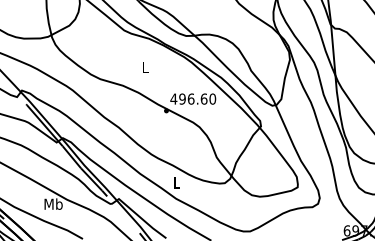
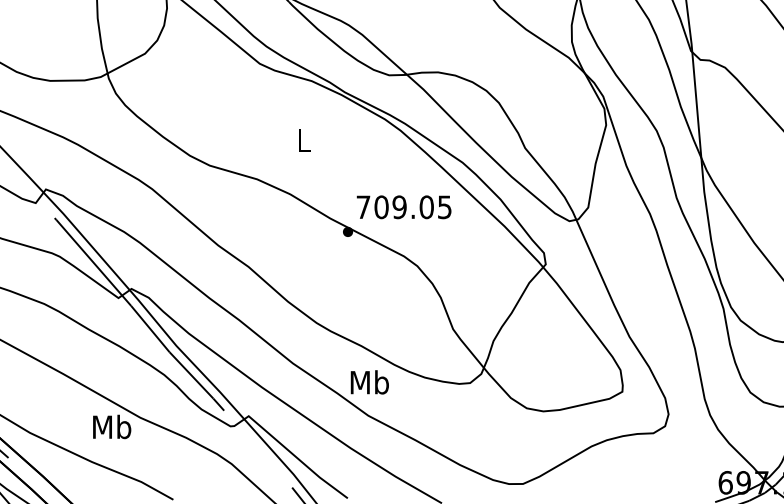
text: (193, 98) -> (404, 206), 496.60 -> 709.05
text: (176, 182) -> (369, 381), L -> Mb

